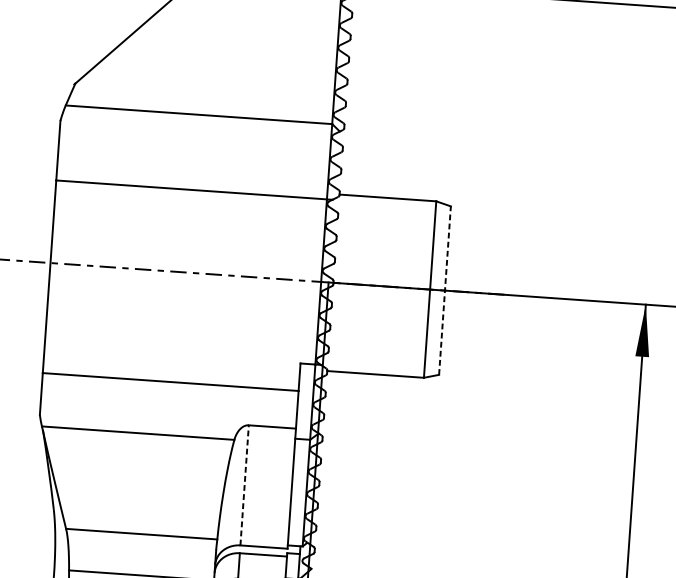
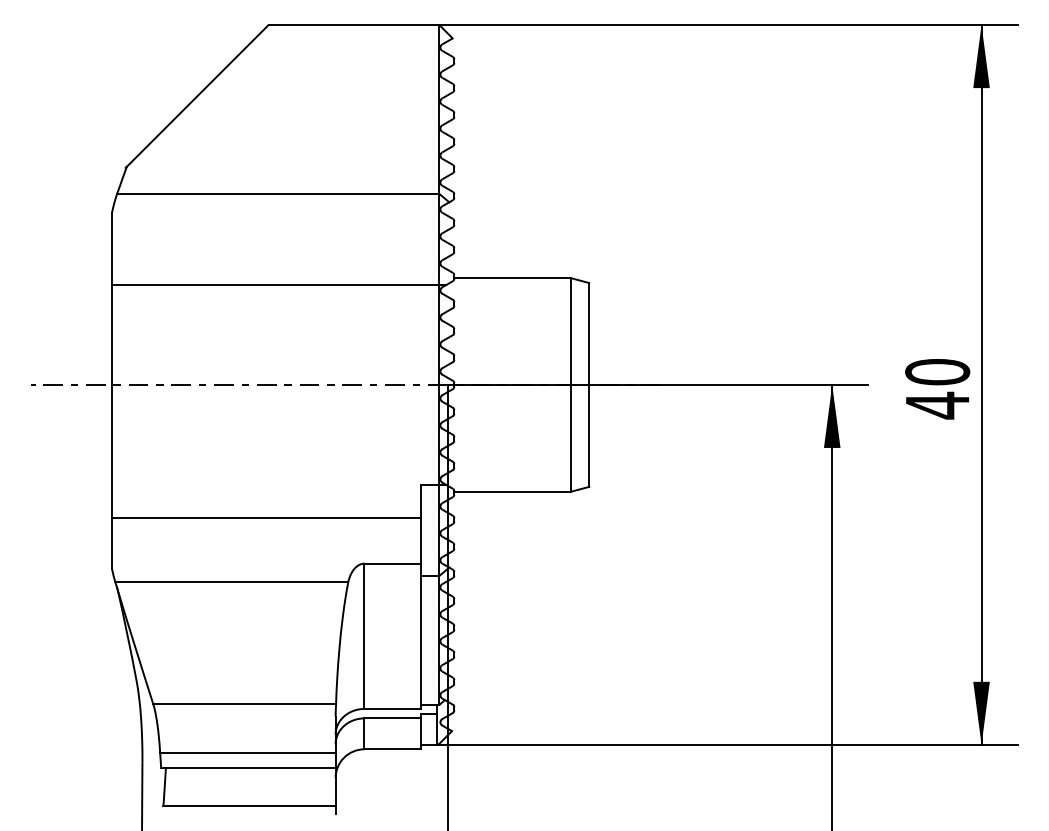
line: (445, 290) -> (589, 384), dashed -> solid
line: (244, 485) -> (364, 636), dashed -> solid

